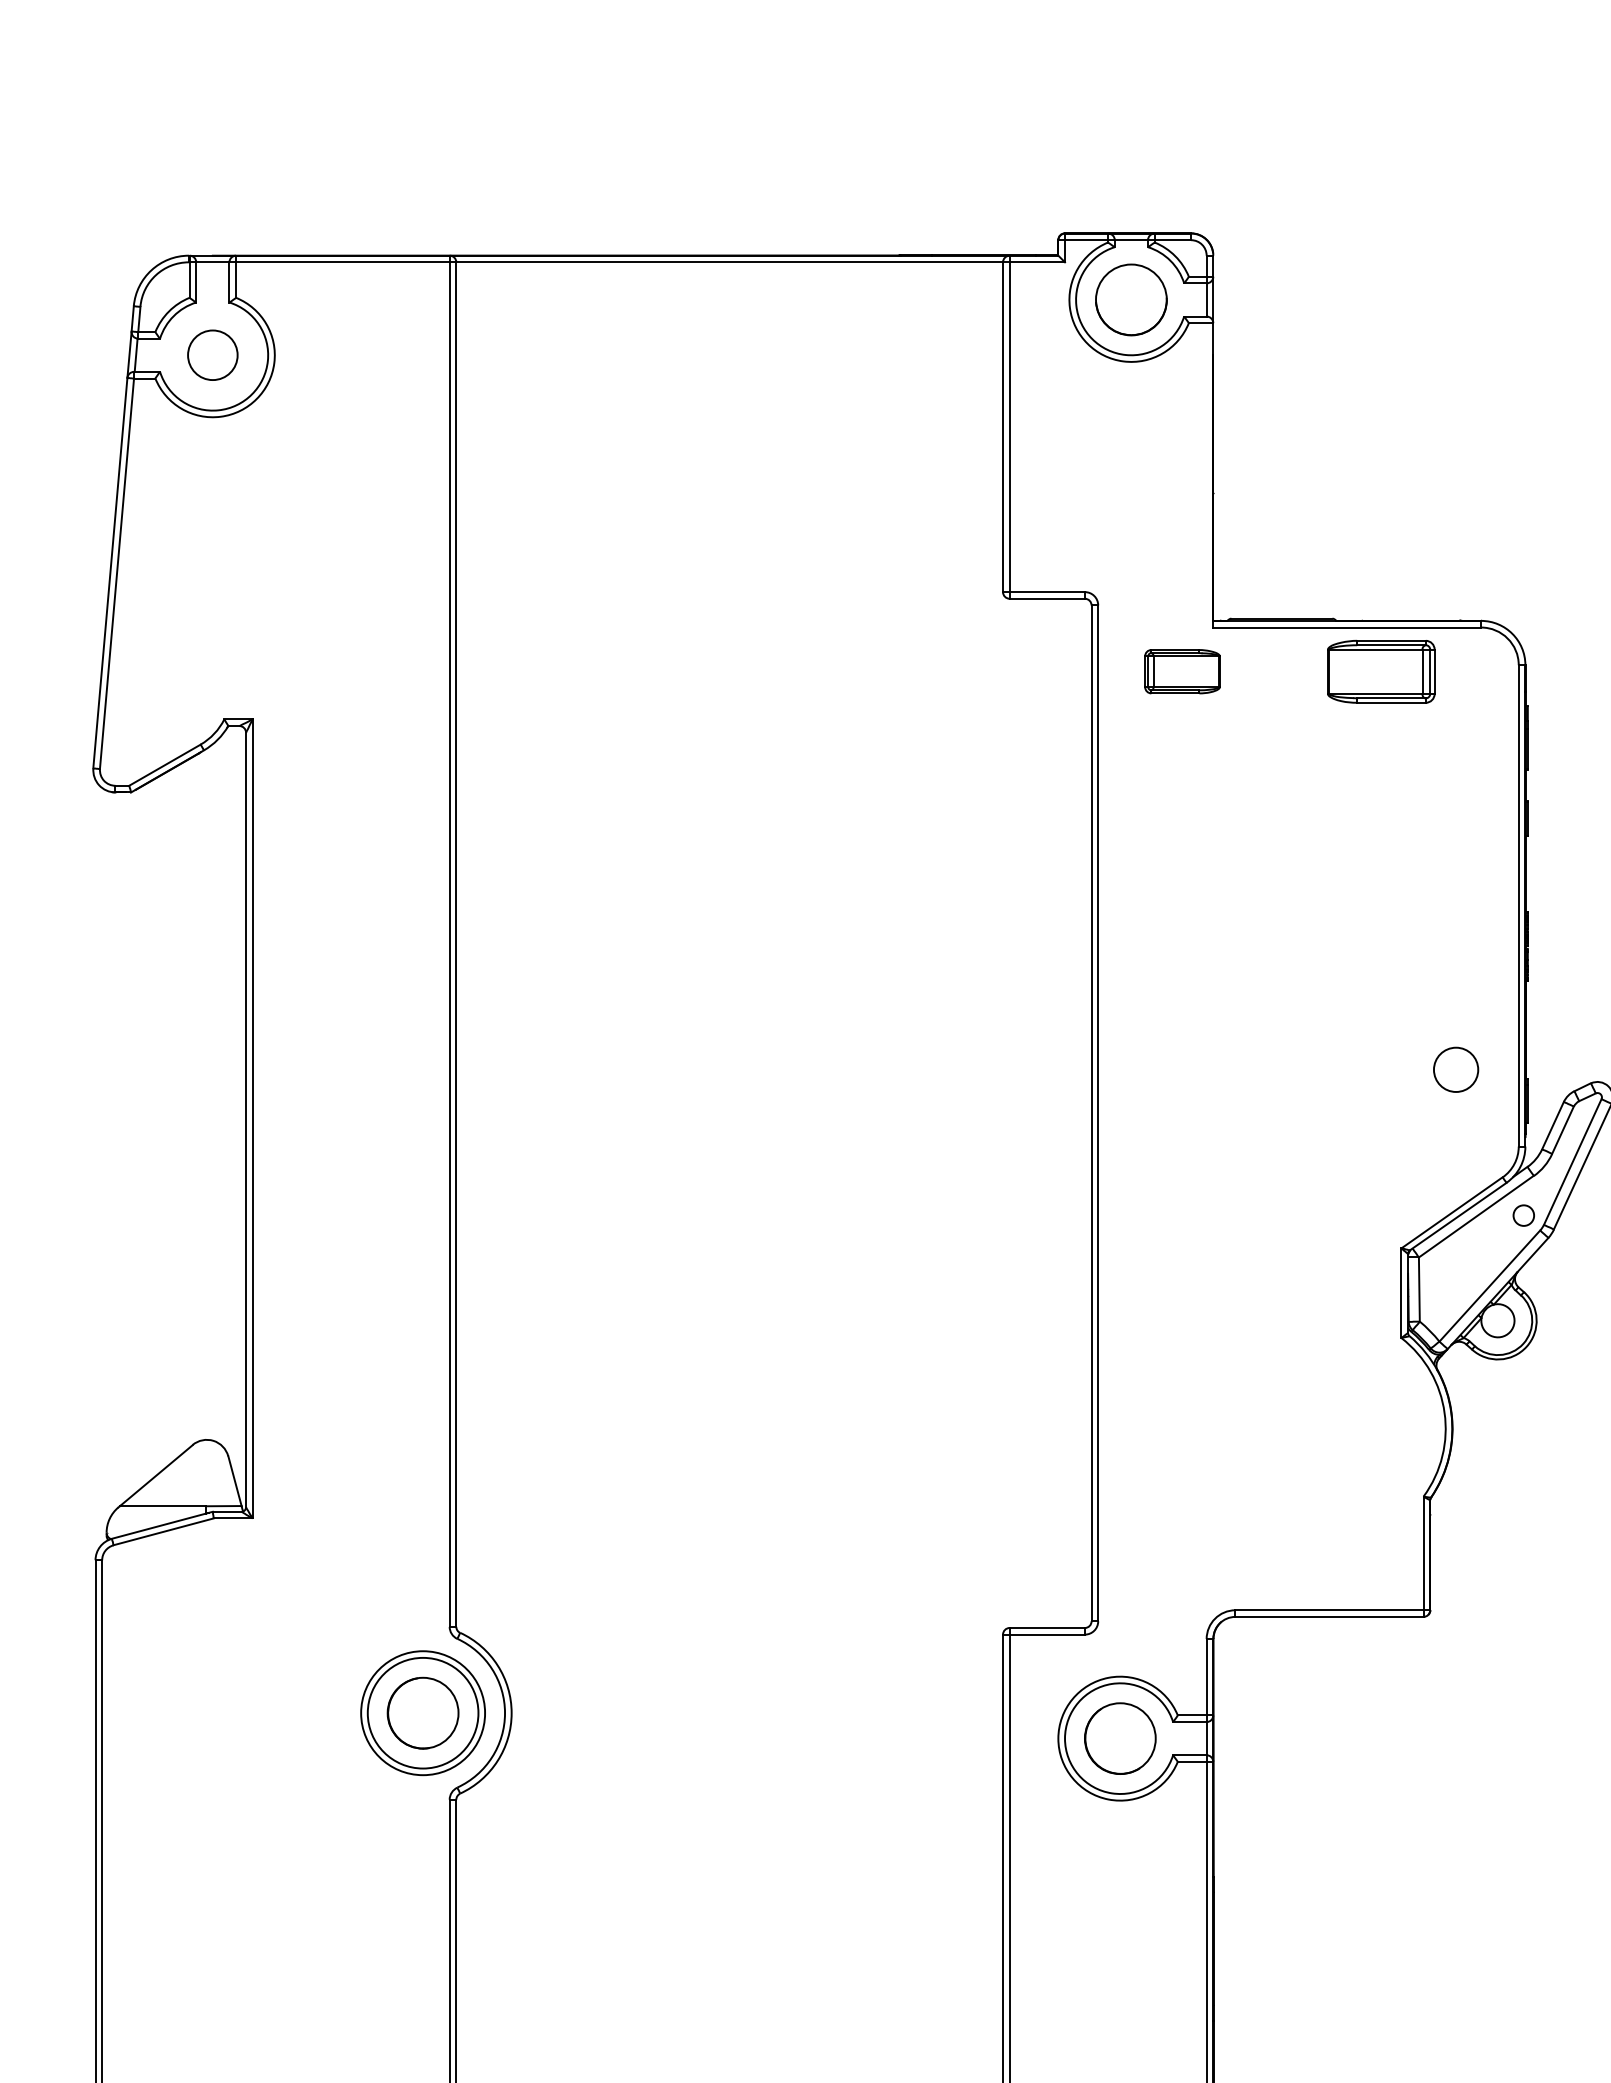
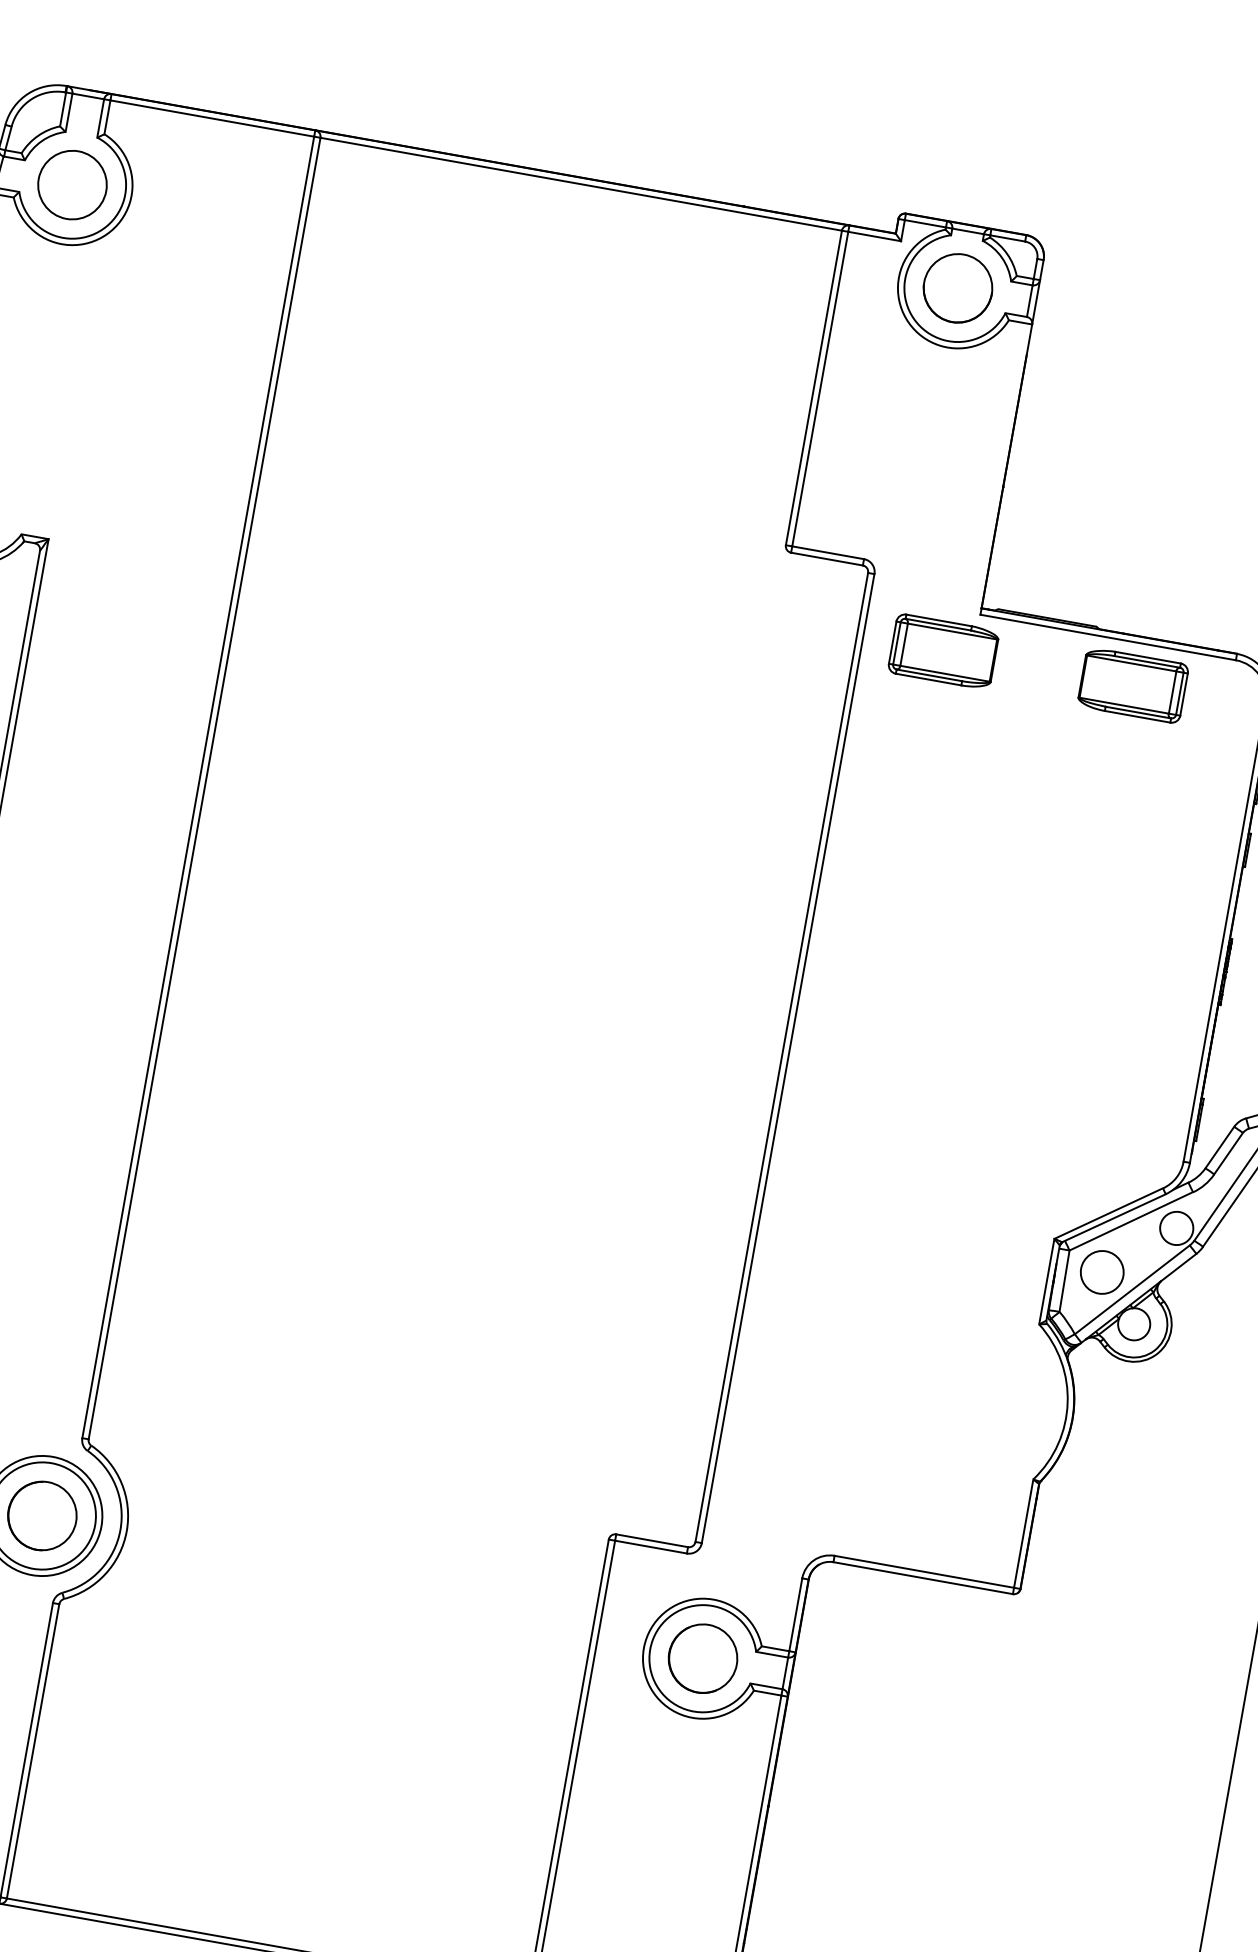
circle: (212, 354) -> (72, 184), size x1.43
part: (1182, 671) -> (943, 651), size x1.43
circle: (1456, 1069) -> (1102, 1272), moved
circle: (1523, 1215) -> (1176, 1228), size x1.67

